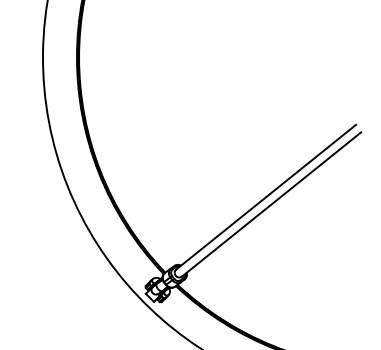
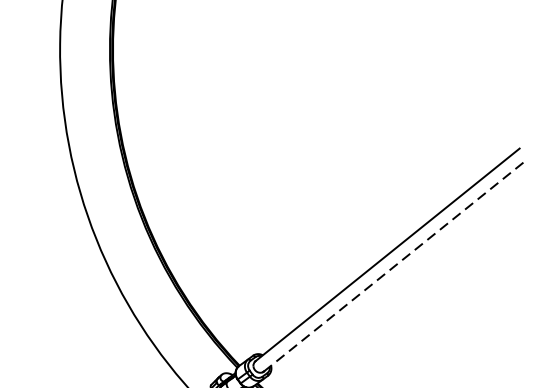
line: (271, 204) -> (395, 265), solid -> dashed

